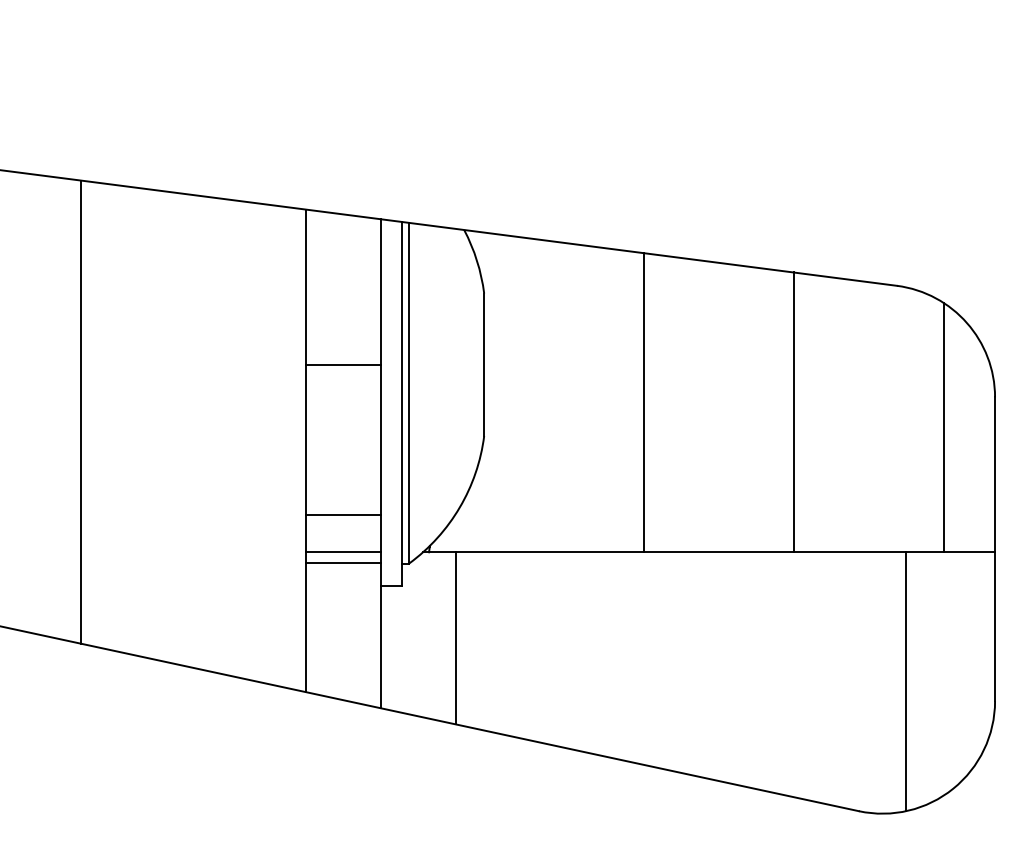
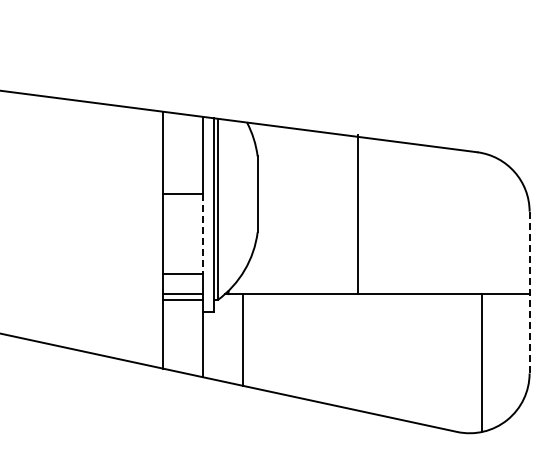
line: (643, 402) -> (357, 214), moved
line: (81, 412) -> (43, 219), removed
line: (793, 412) -> (422, 219), removed
line: (944, 427) -> (502, 227), removed
line: (380, 440) -> (202, 234), solid -> dashed
line: (994, 549) -> (529, 292), solid -> dashed

